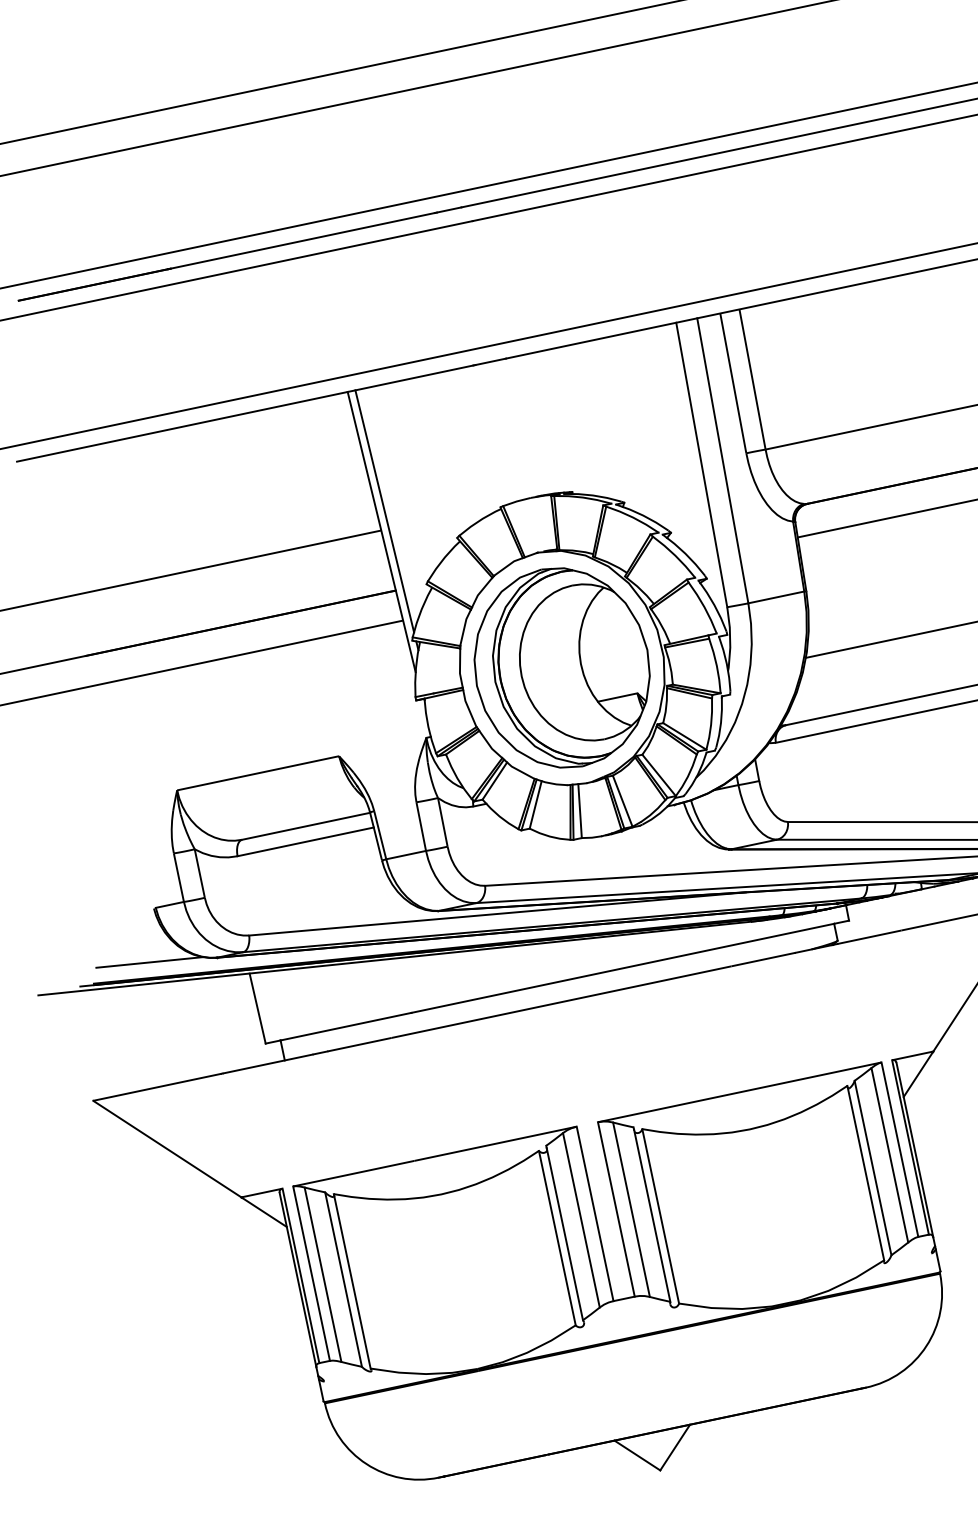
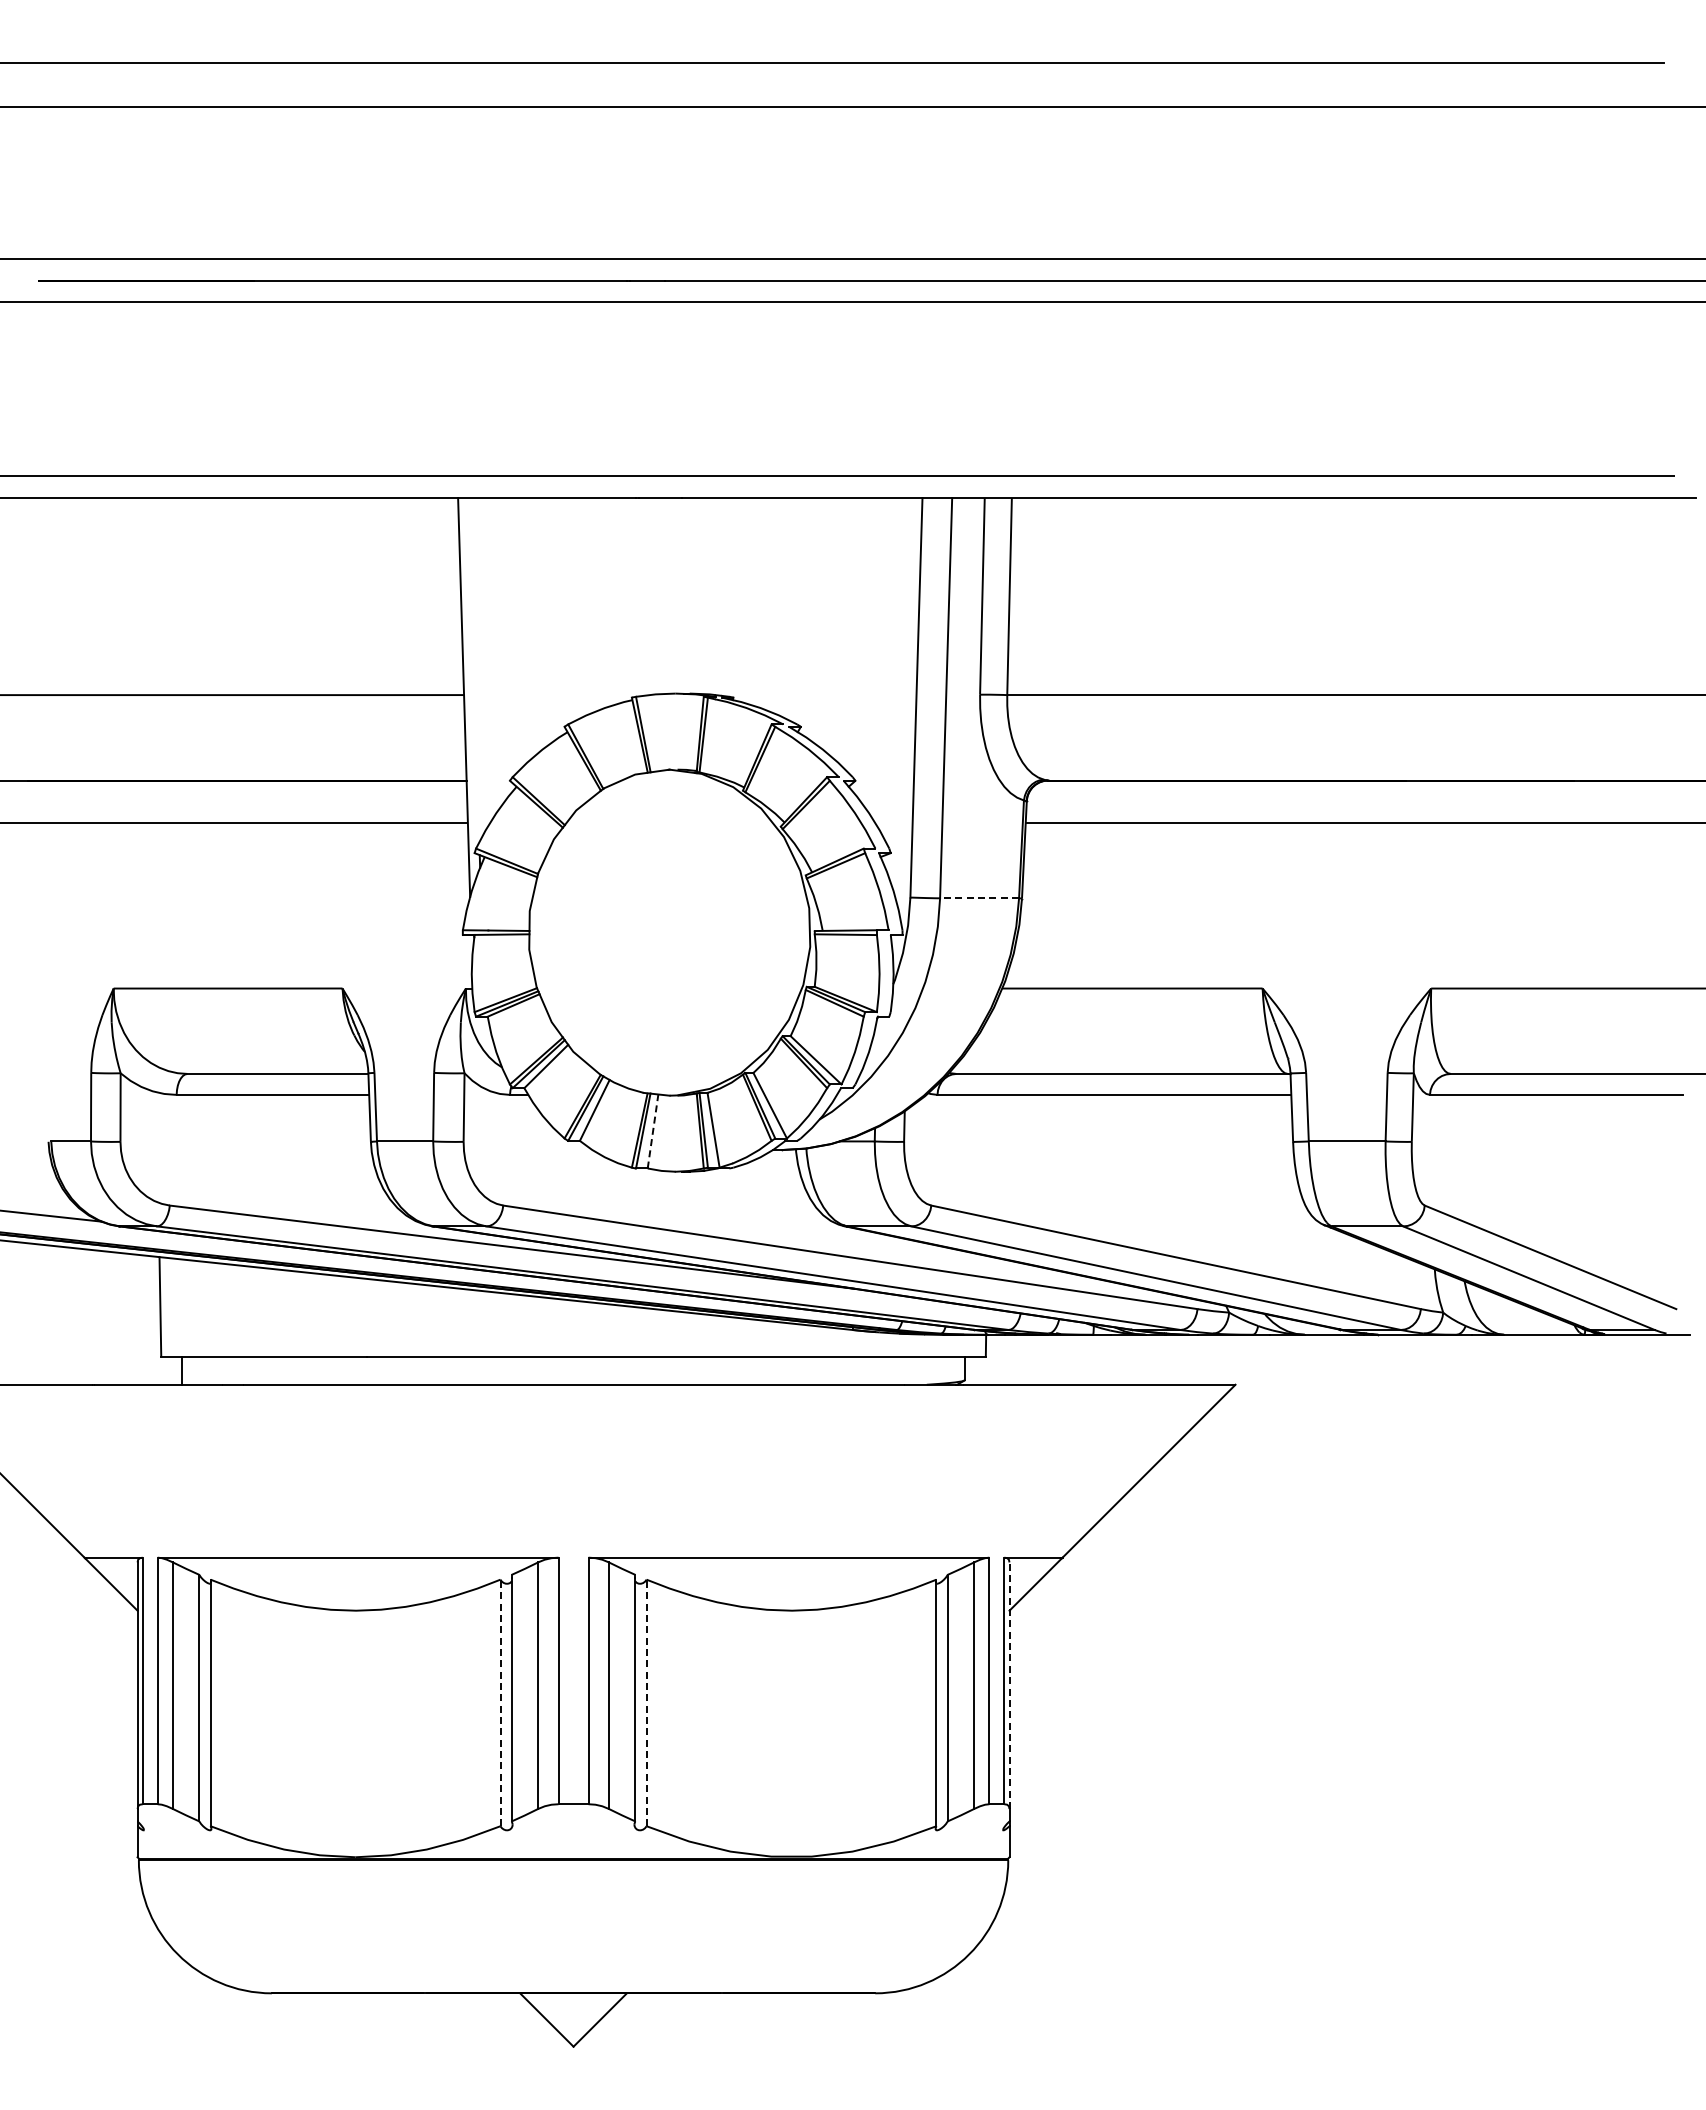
line: (384, 511) -> (473, 669), removed
line: (776, 597) -> (979, 898), solid -> dashed
part: (562, 667) -> (669, 932), removed
line: (580, 810) -> (653, 1130), solid -> dashed
line: (914, 1149) -> (1009, 1685), solid -> dashed
line: (660, 1216) -> (646, 1702), solid -> dashed
line: (557, 1237) -> (500, 1702), solid -> dashed

